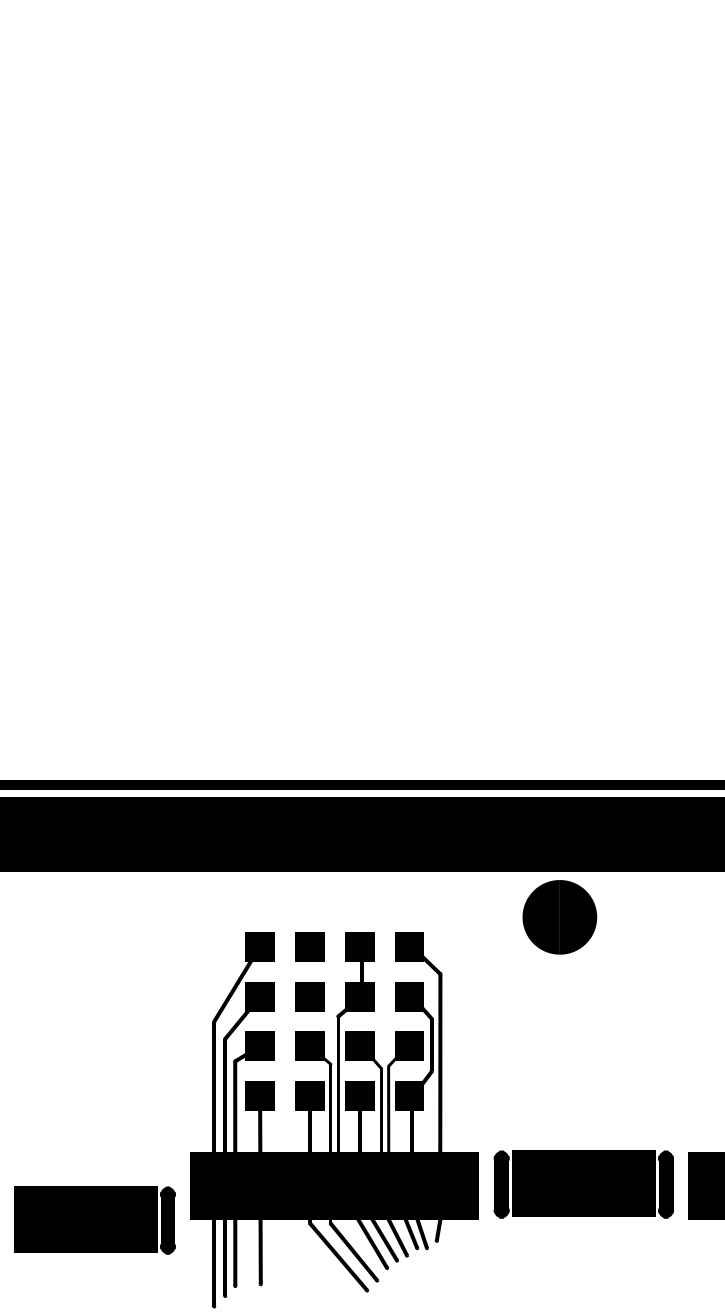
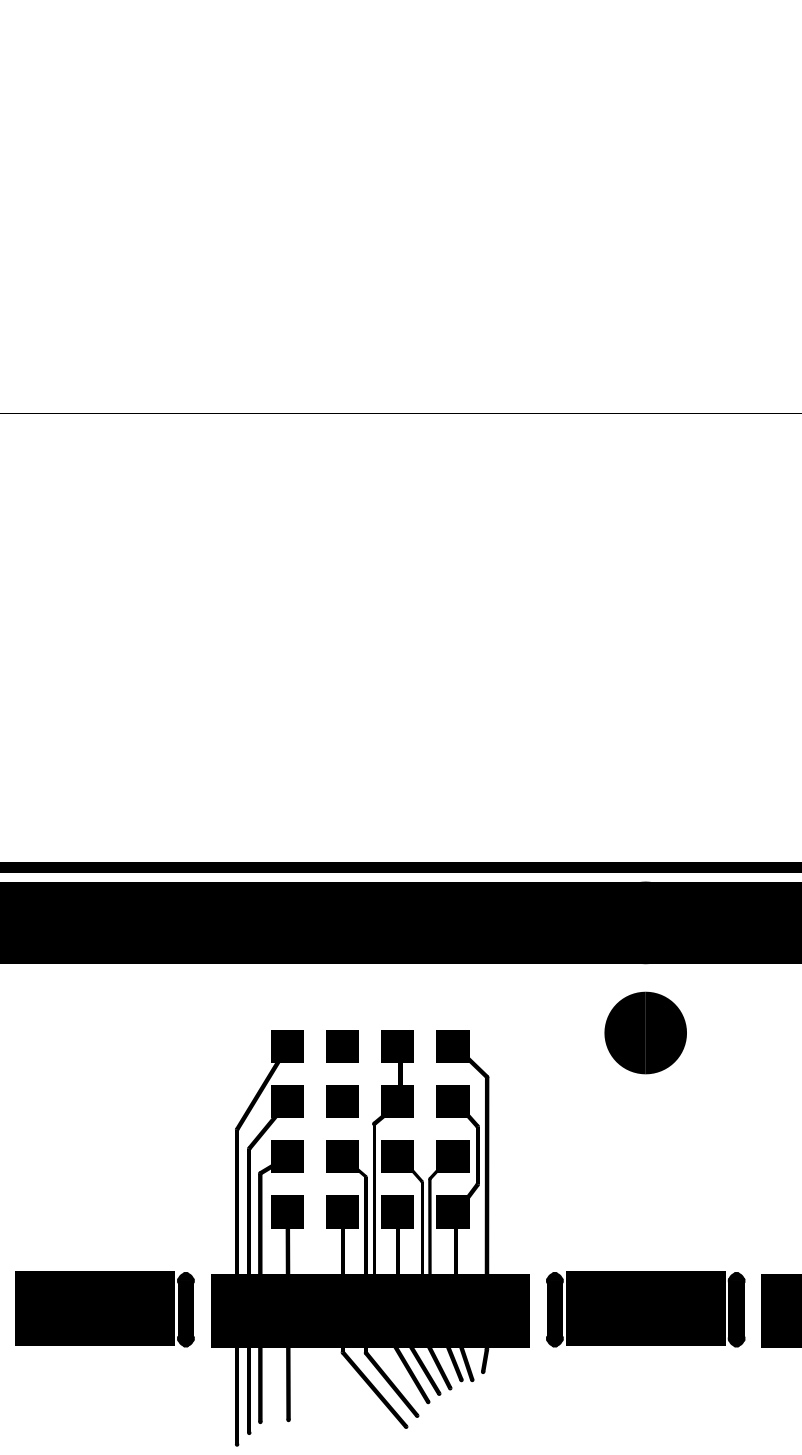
part: (559, 917) -> (645, 1033), moved
part: (94, 1220) -> (104, 1309), moved

